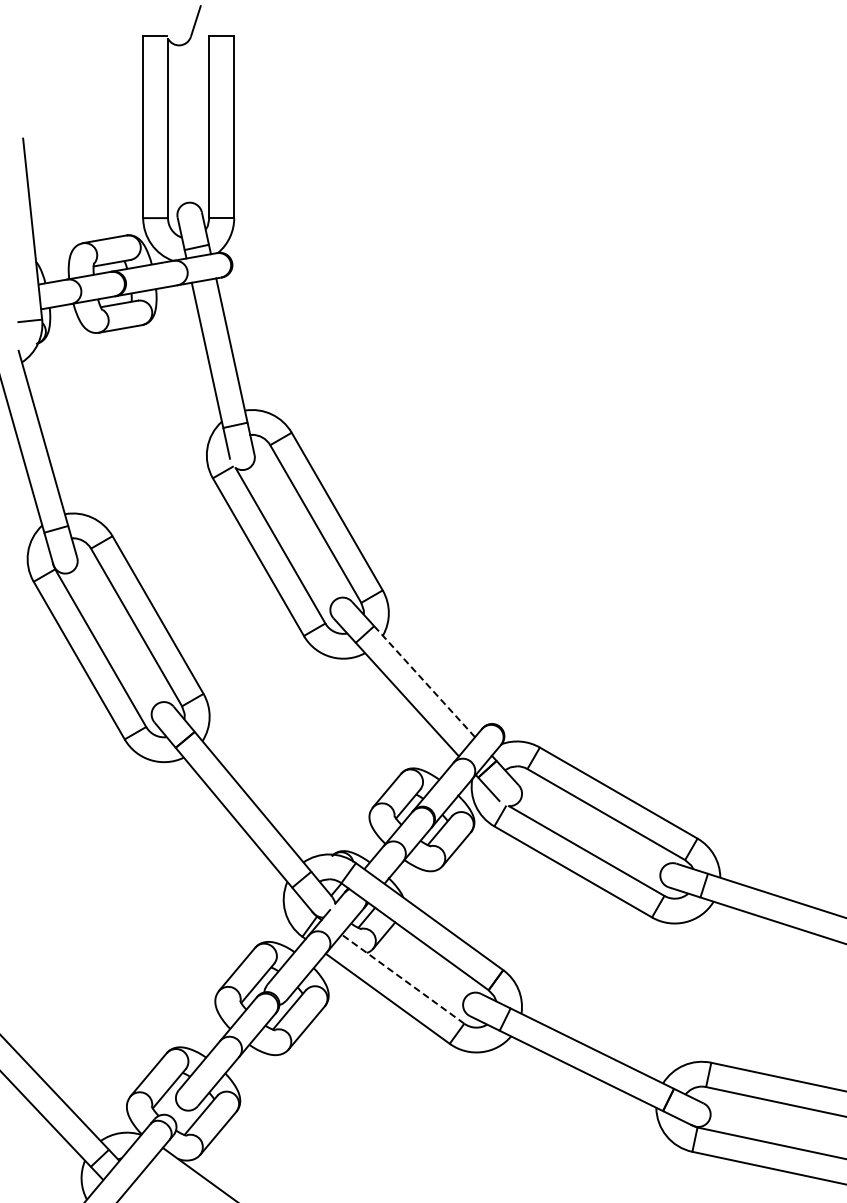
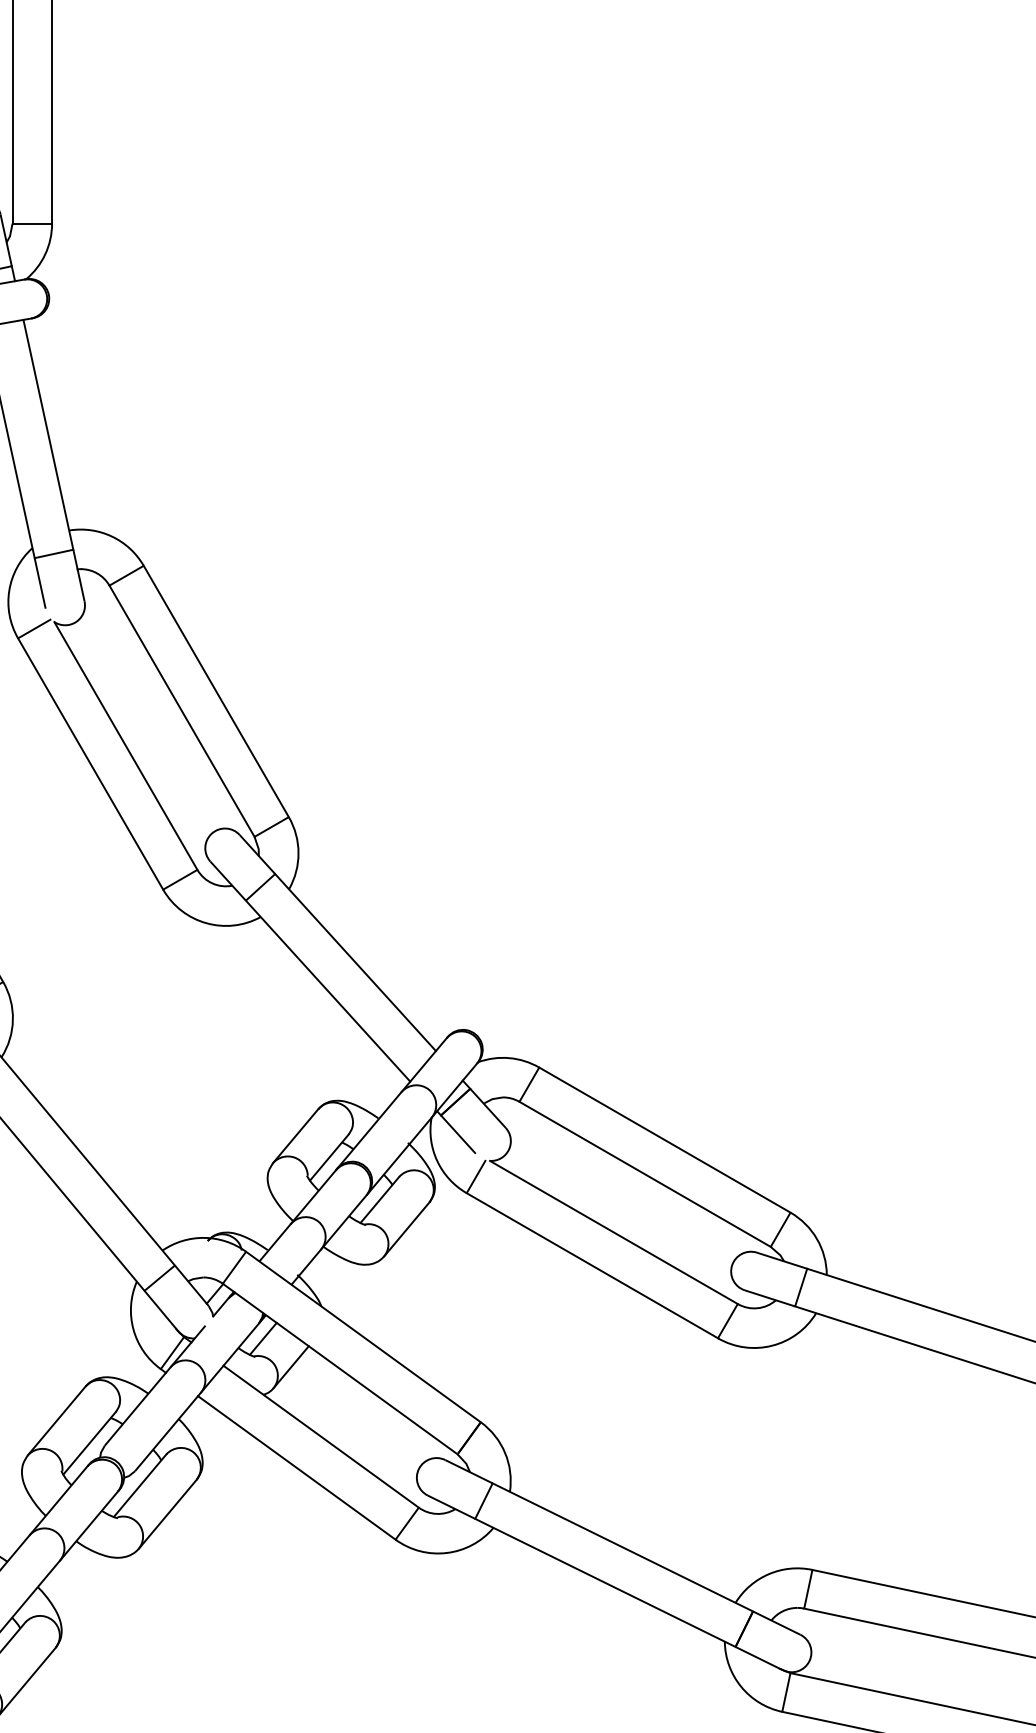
line: (424, 681) -> (355, 962), dashed -> solid
line: (403, 979) -> (321, 1437), dashed -> solid

